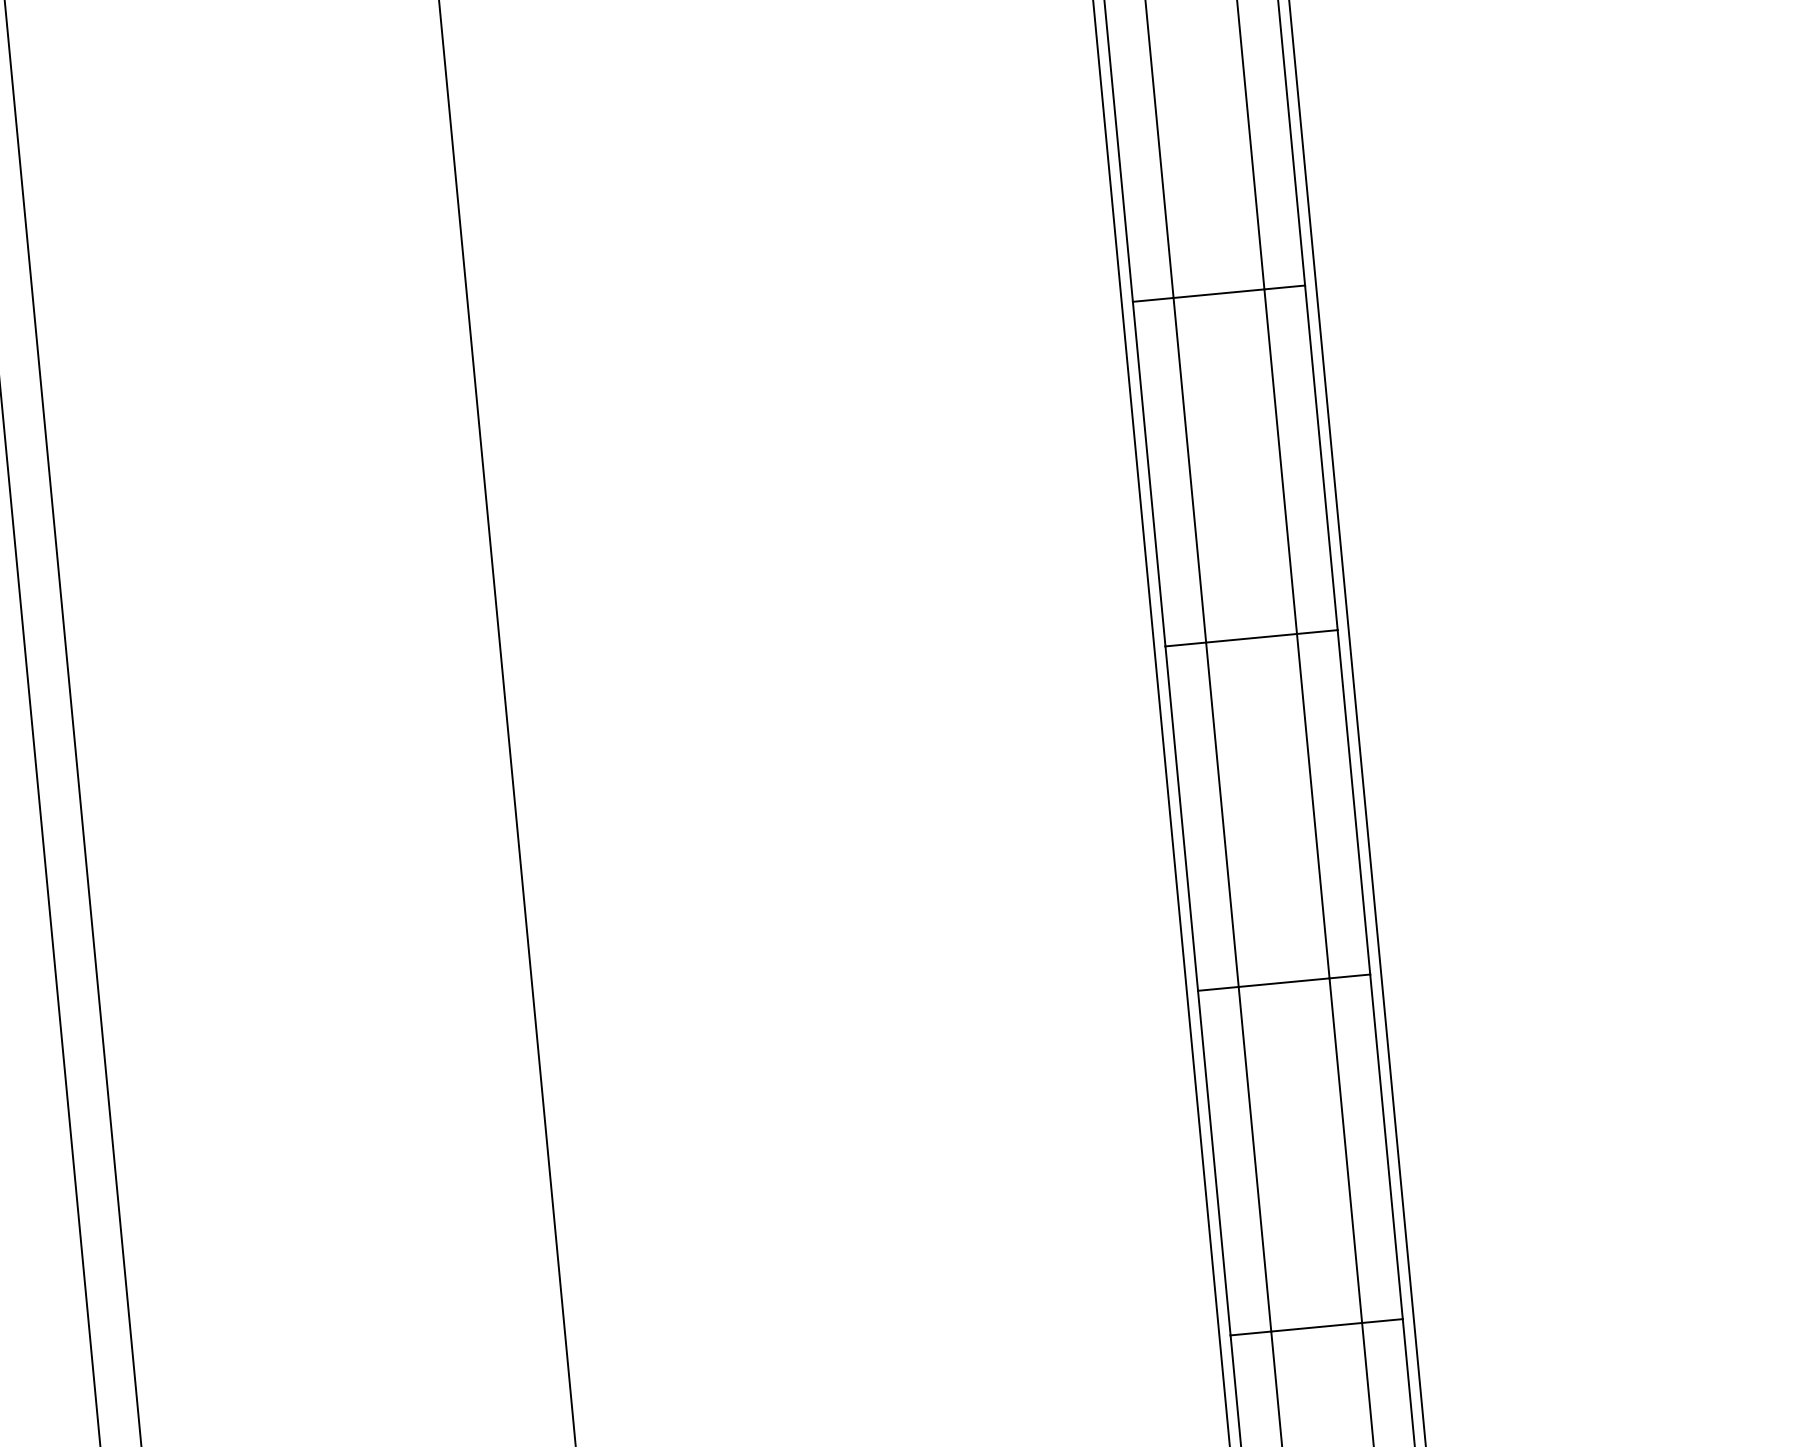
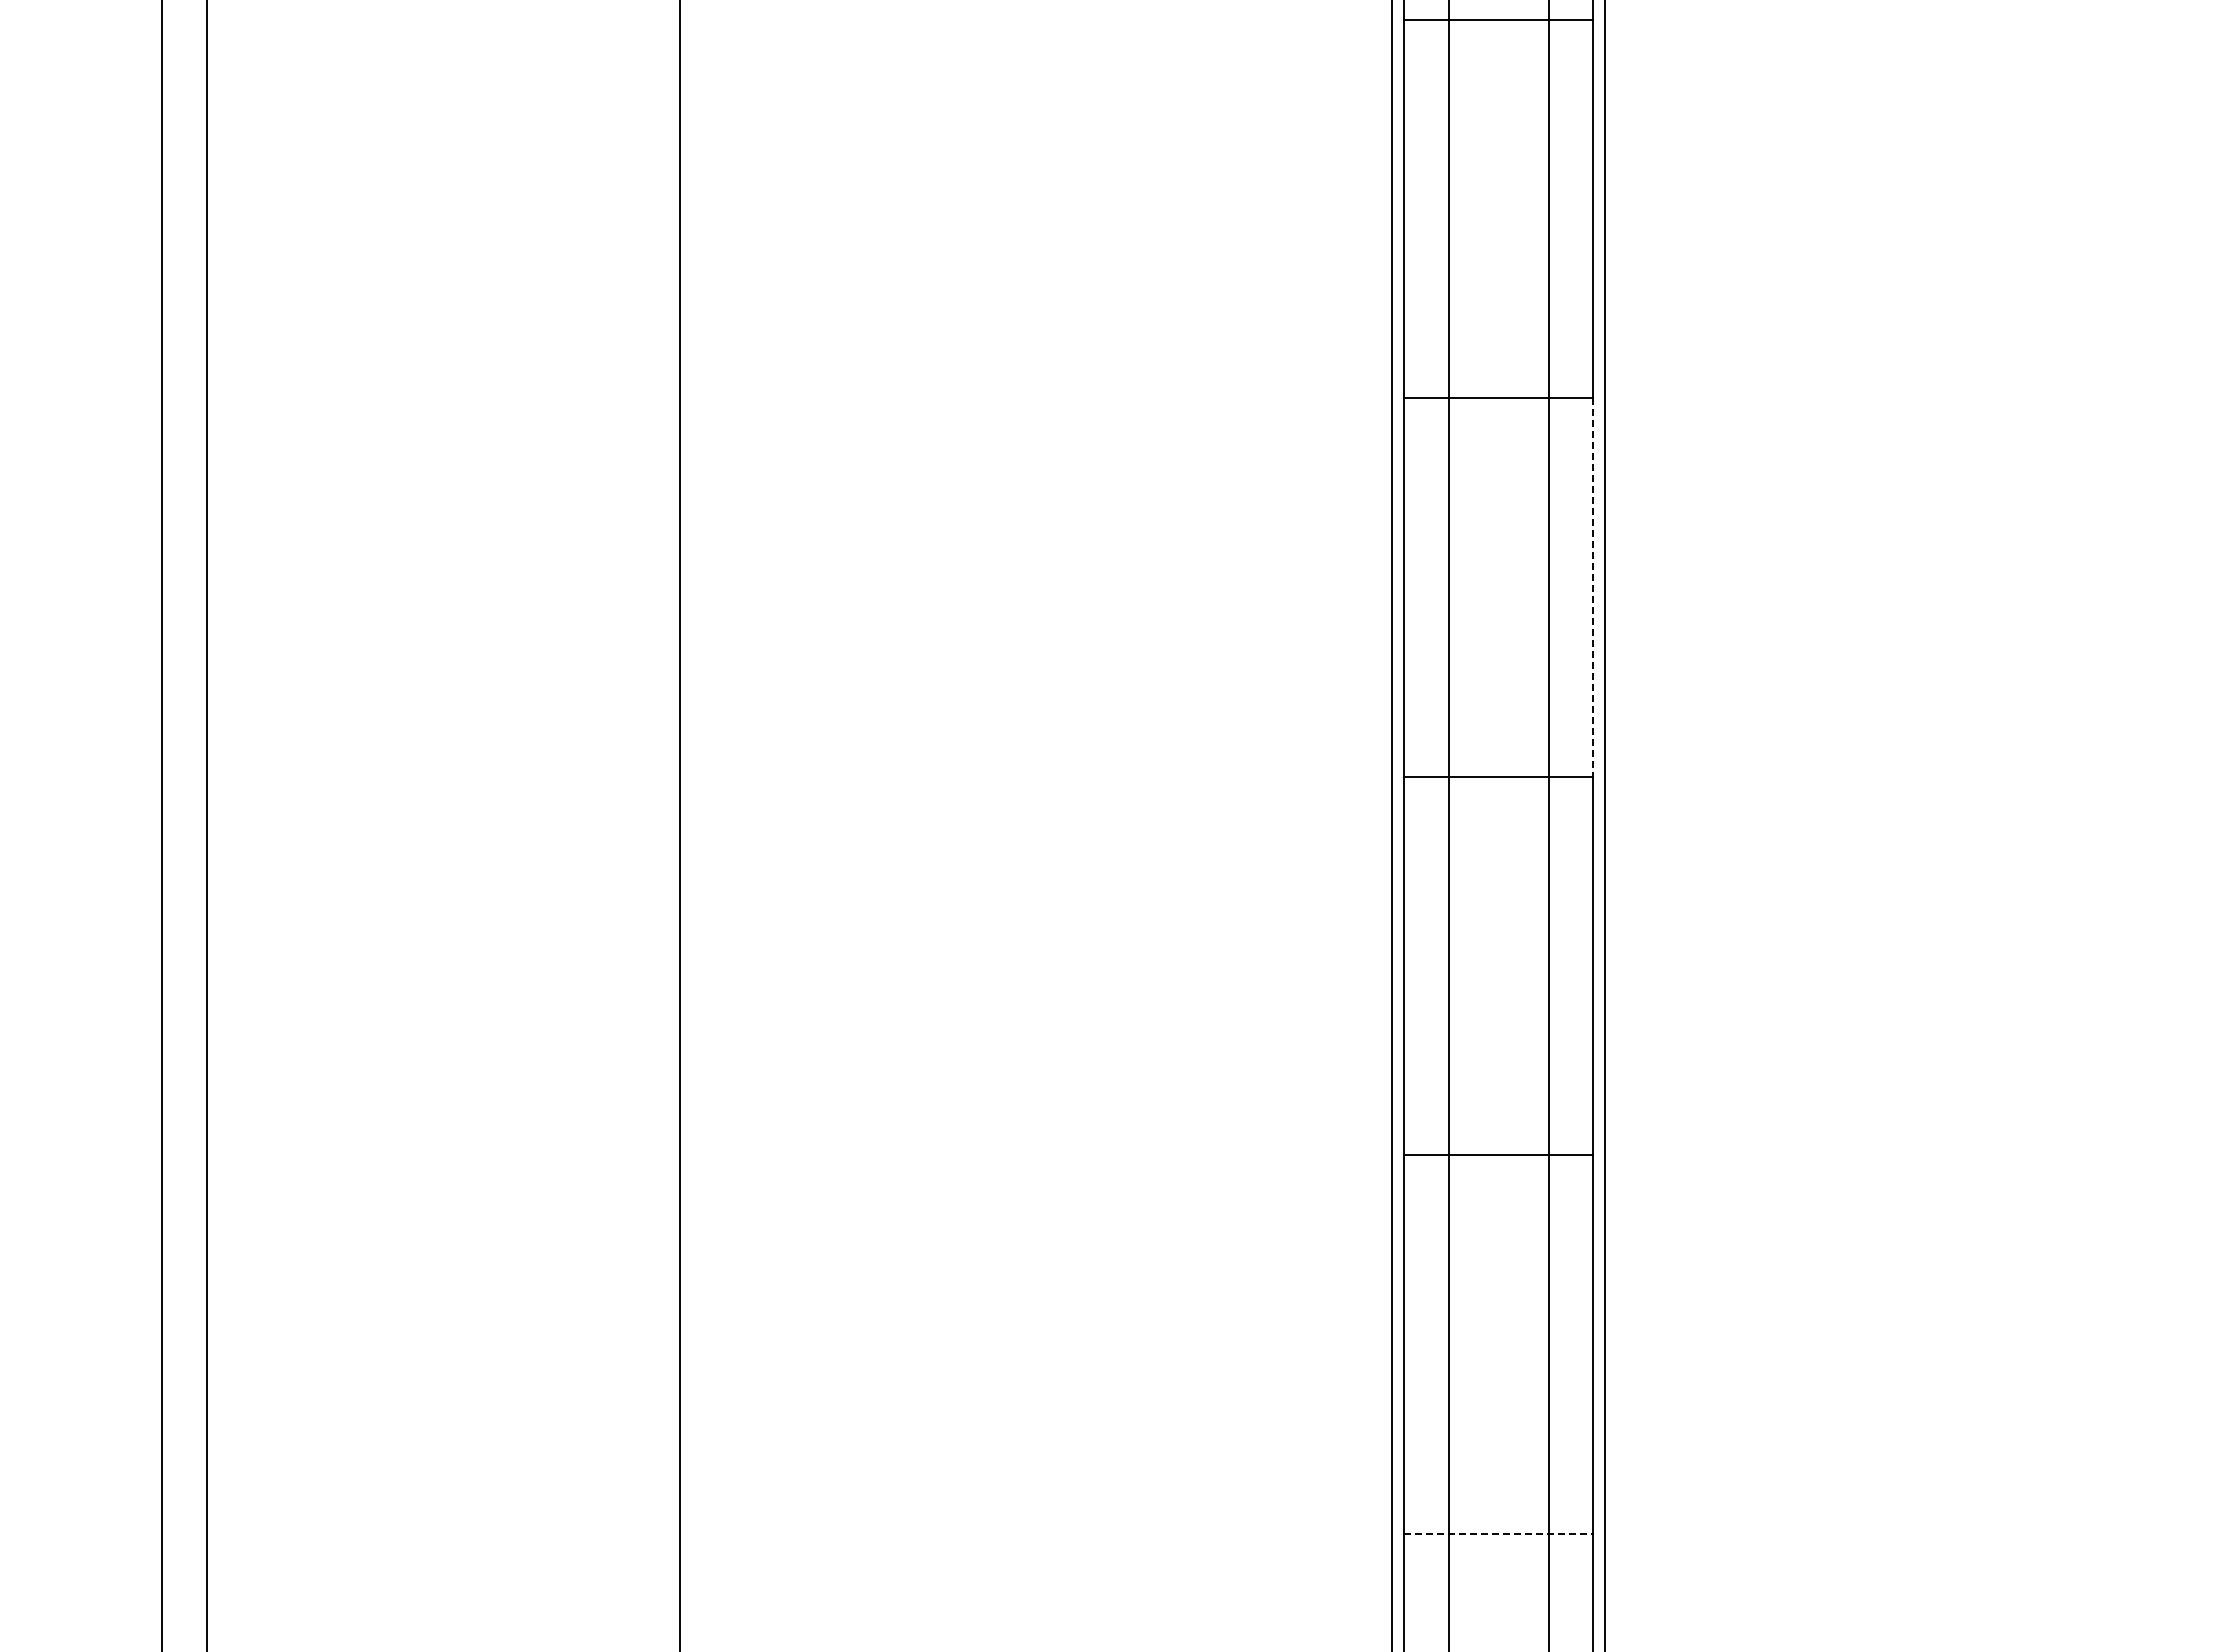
line: (1321, 458) -> (1593, 588), solid -> dashed
line: (1316, 1327) -> (1498, 1533), solid -> dashed

